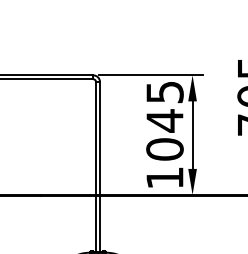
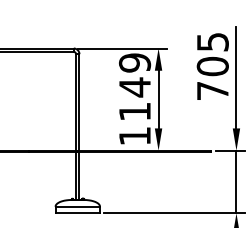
text: (164, 121) -> (134, 87), 1045 -> 1149

